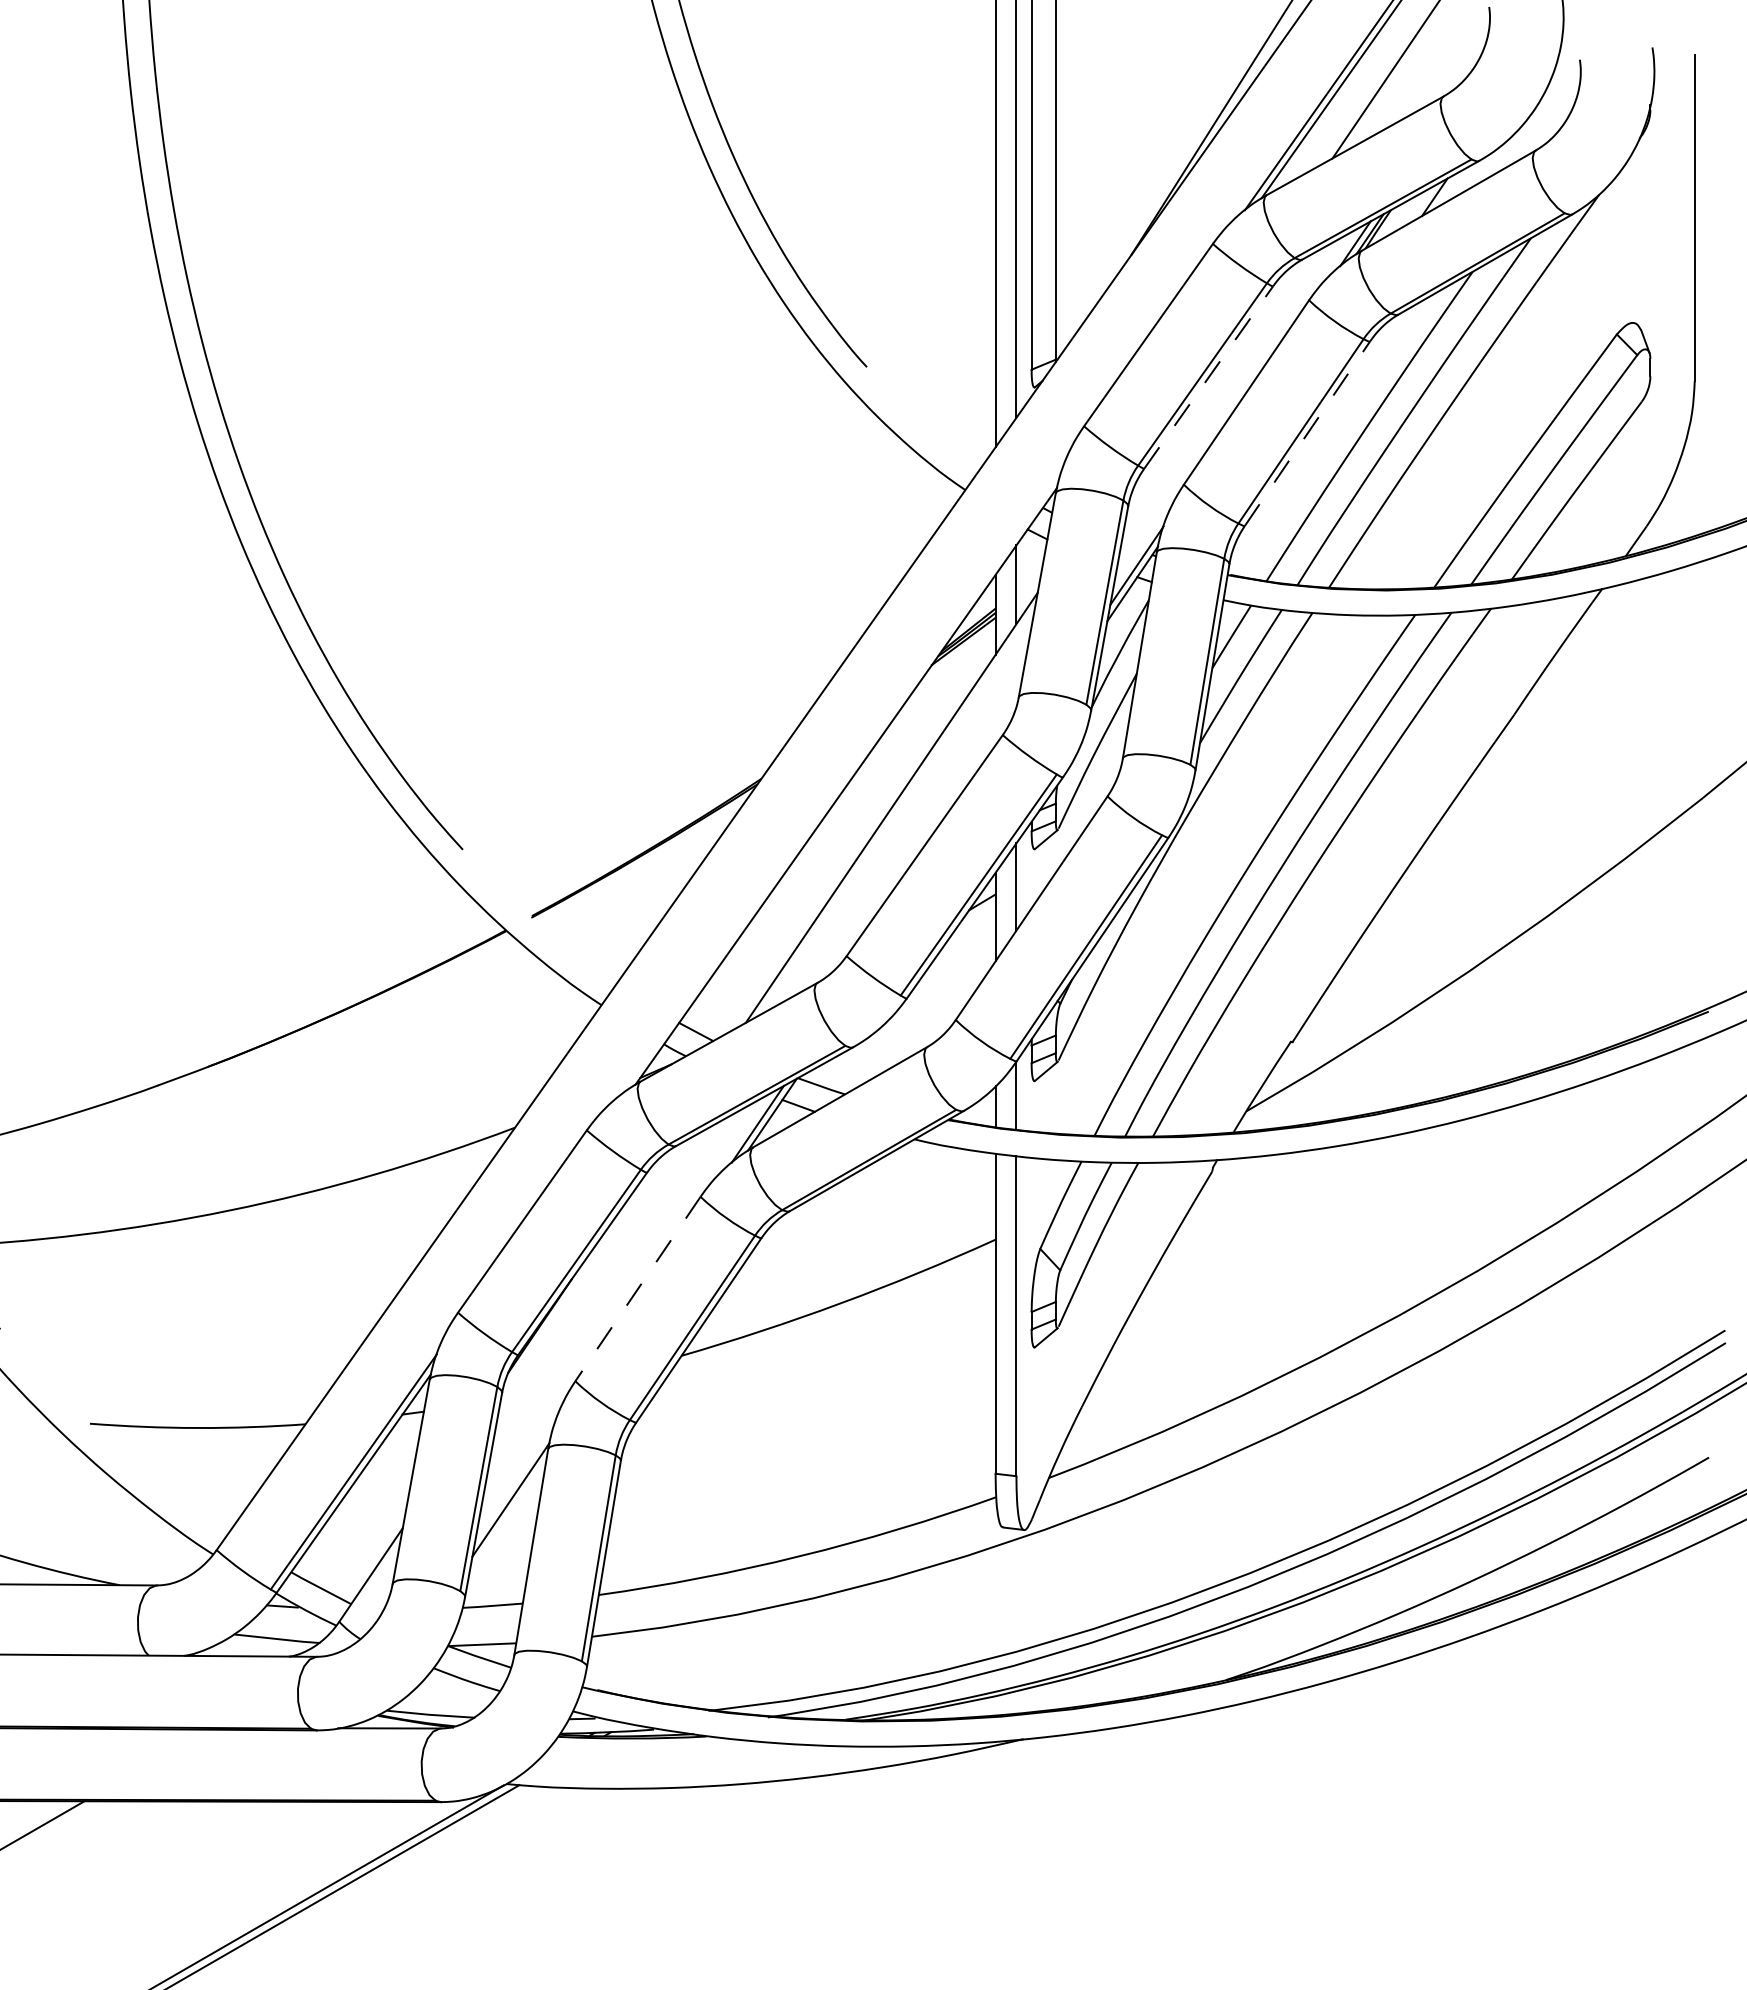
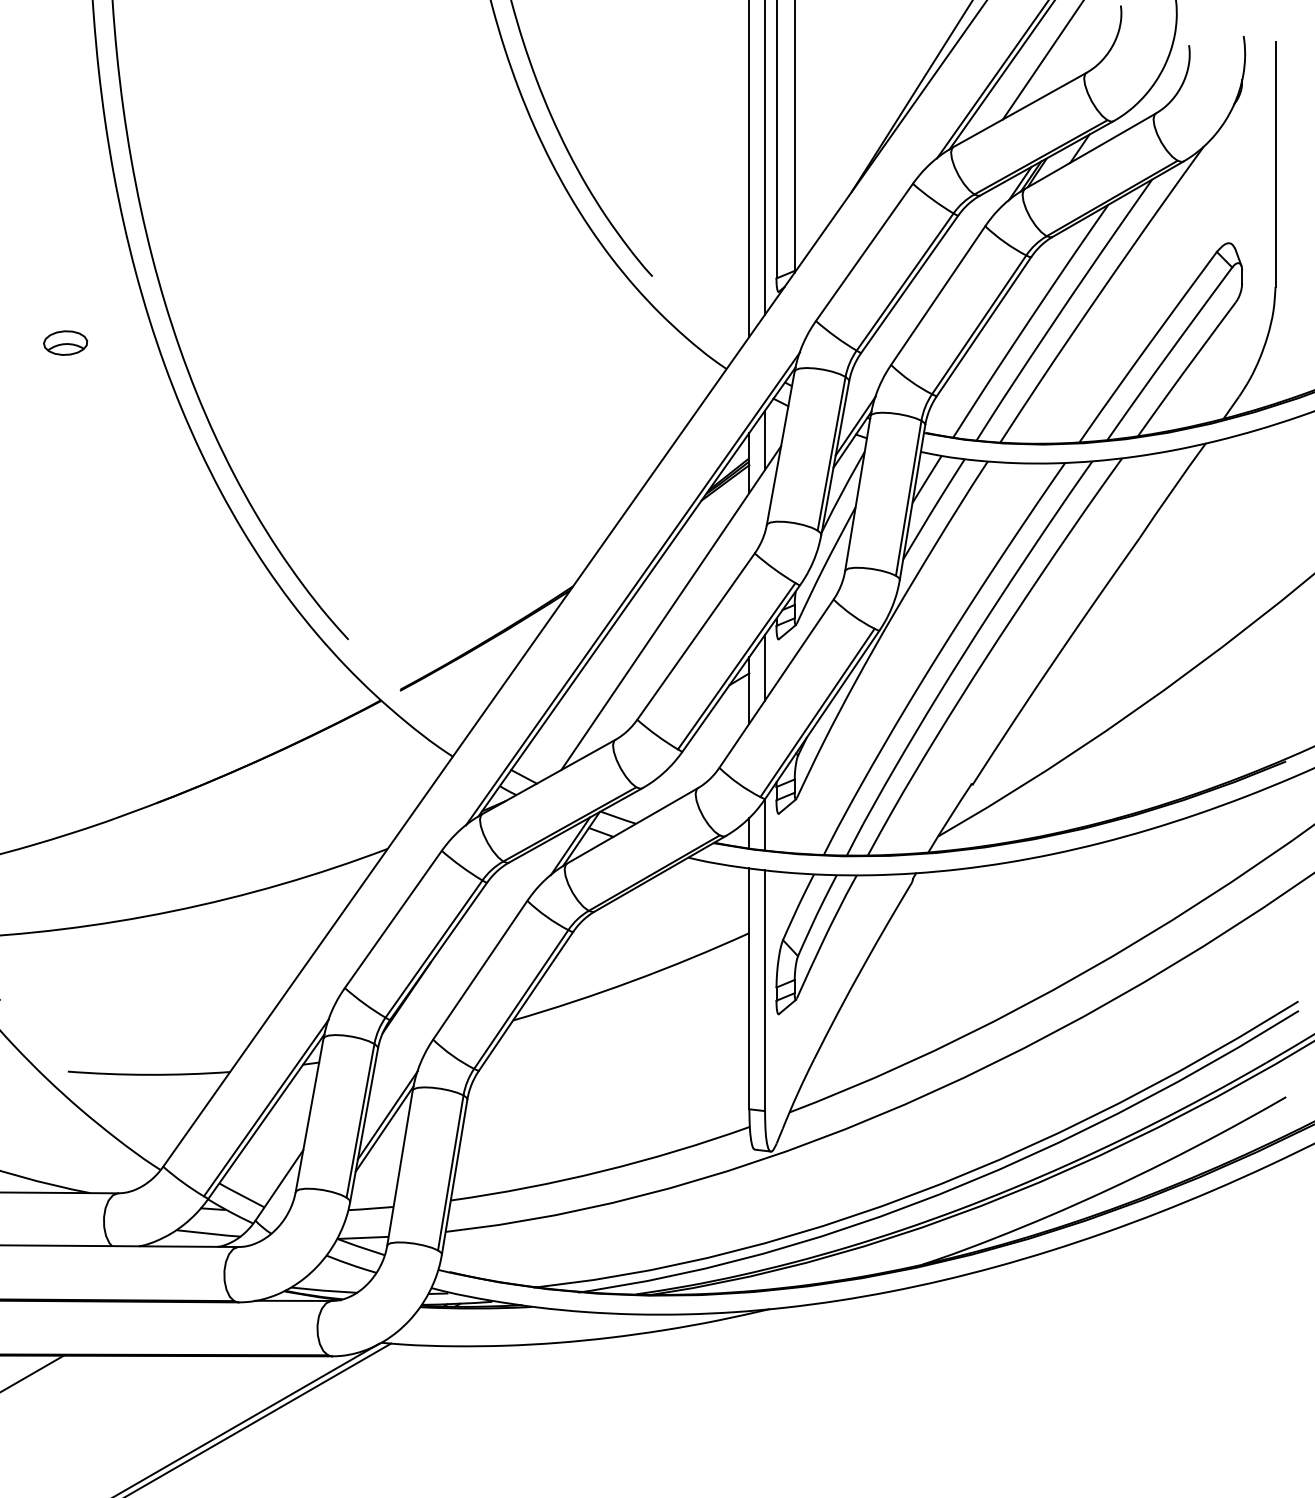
line: (1208, 377) -> (909, 284), dashed -> solid
line: (1307, 433) -> (984, 326), dashed -> solid
part: (86, 455) -> (65, 343), added
line: (840, 781) -> (632, 588), added
line: (637, 1289) -> (479, 970), dashed -> solid
line: (515, 1481) -> (388, 1115), added

